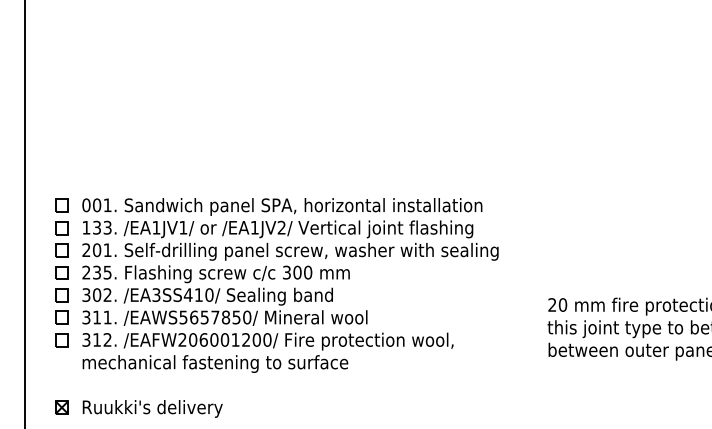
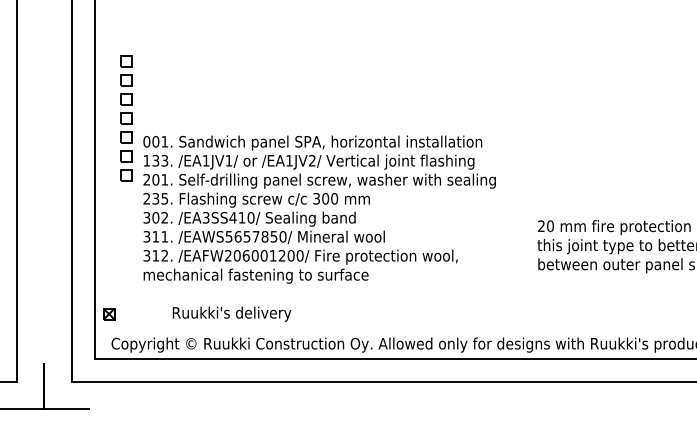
part: (62, 273) -> (126, 118), moved
part: (62, 408) -> (109, 314), moved
text: (152, 408) -> (231, 313), moved

